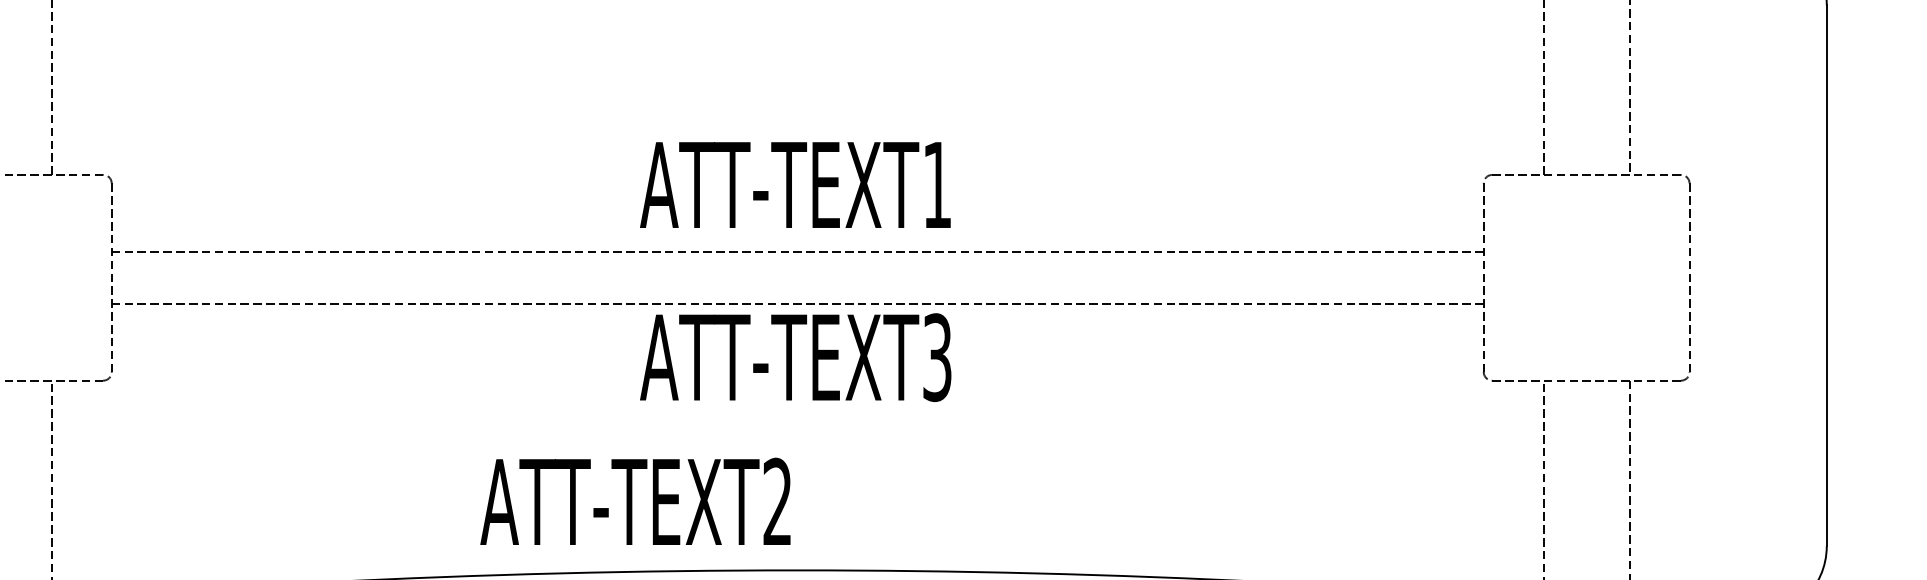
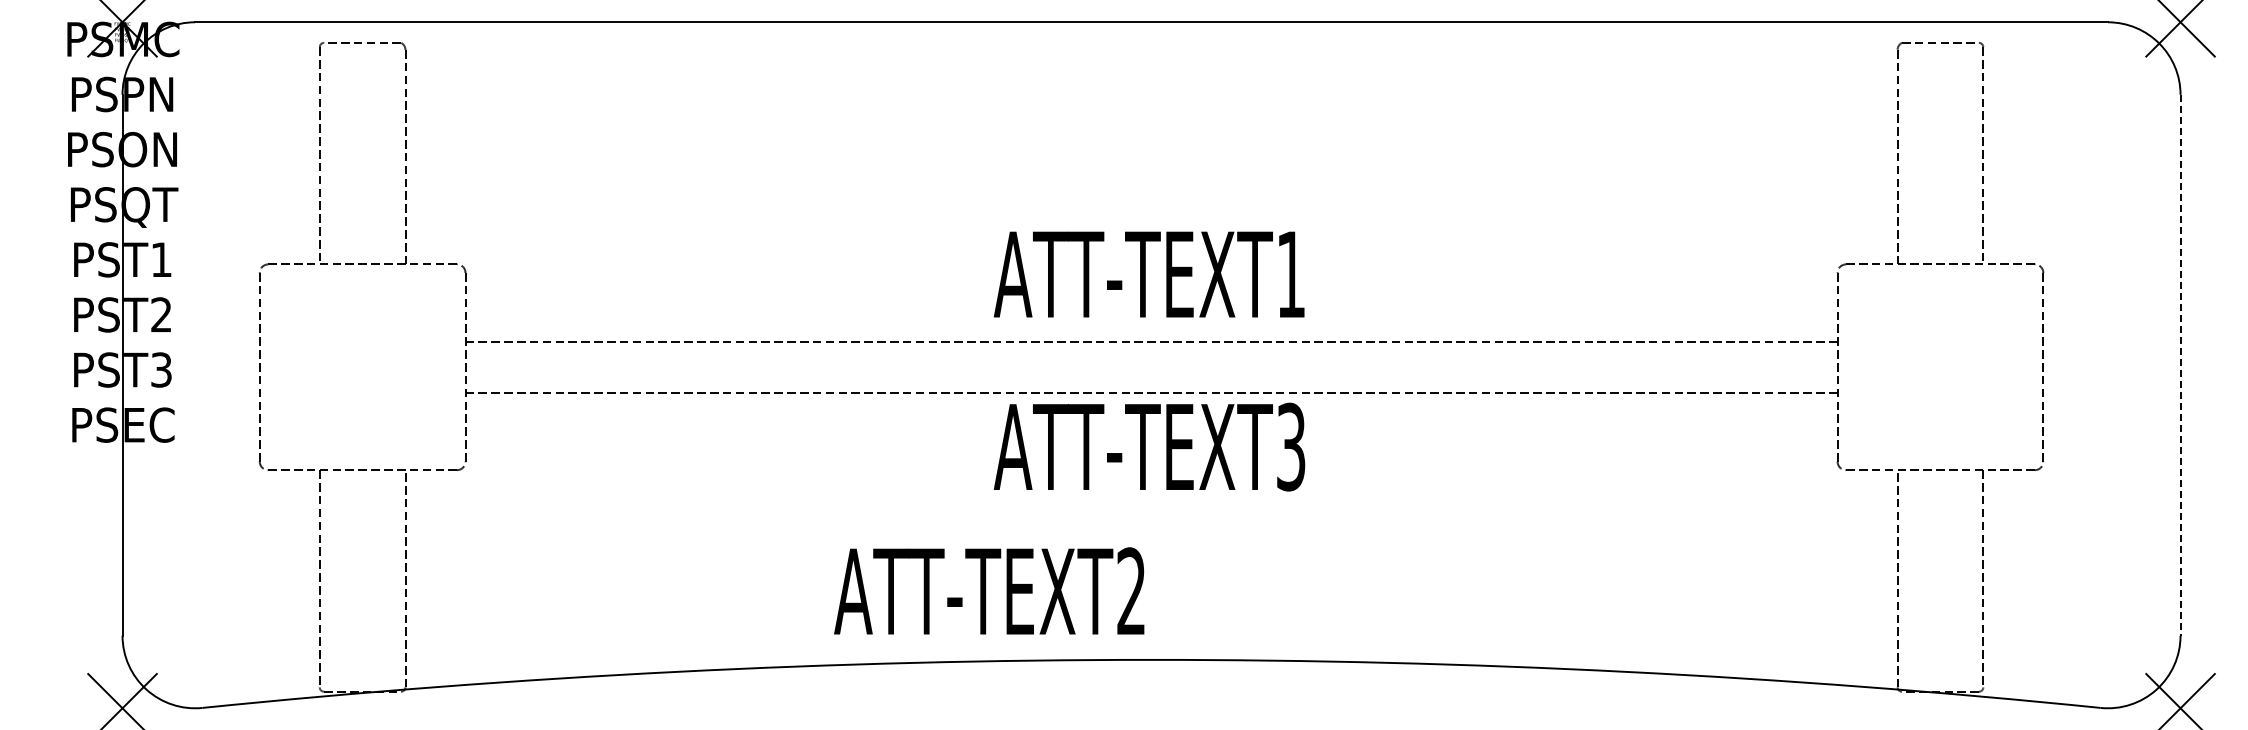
line: (1826, 276) -> (2180, 365), solid -> dashed

